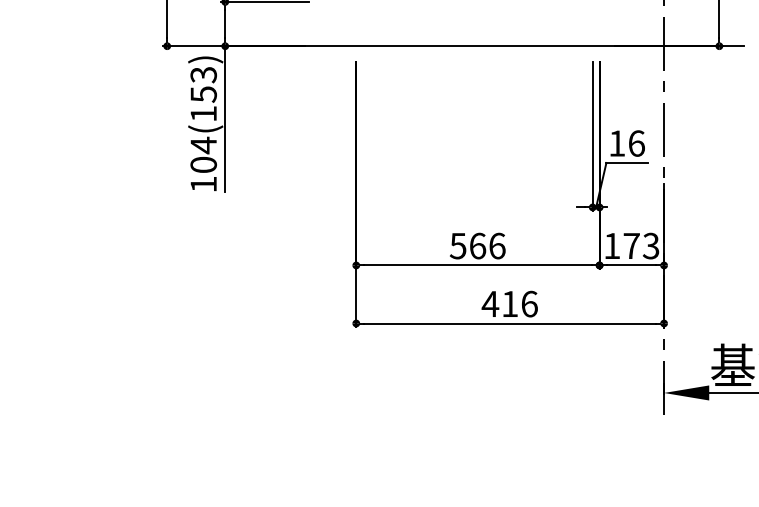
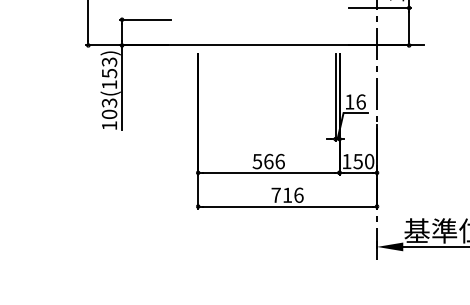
text: (203, 146) -> (109, 103), 104(153) -> 103(153)
text: (640, 245) -> (363, 161), 173 -> 150
text: (491, 302) -> (276, 194), 416 -> 716

